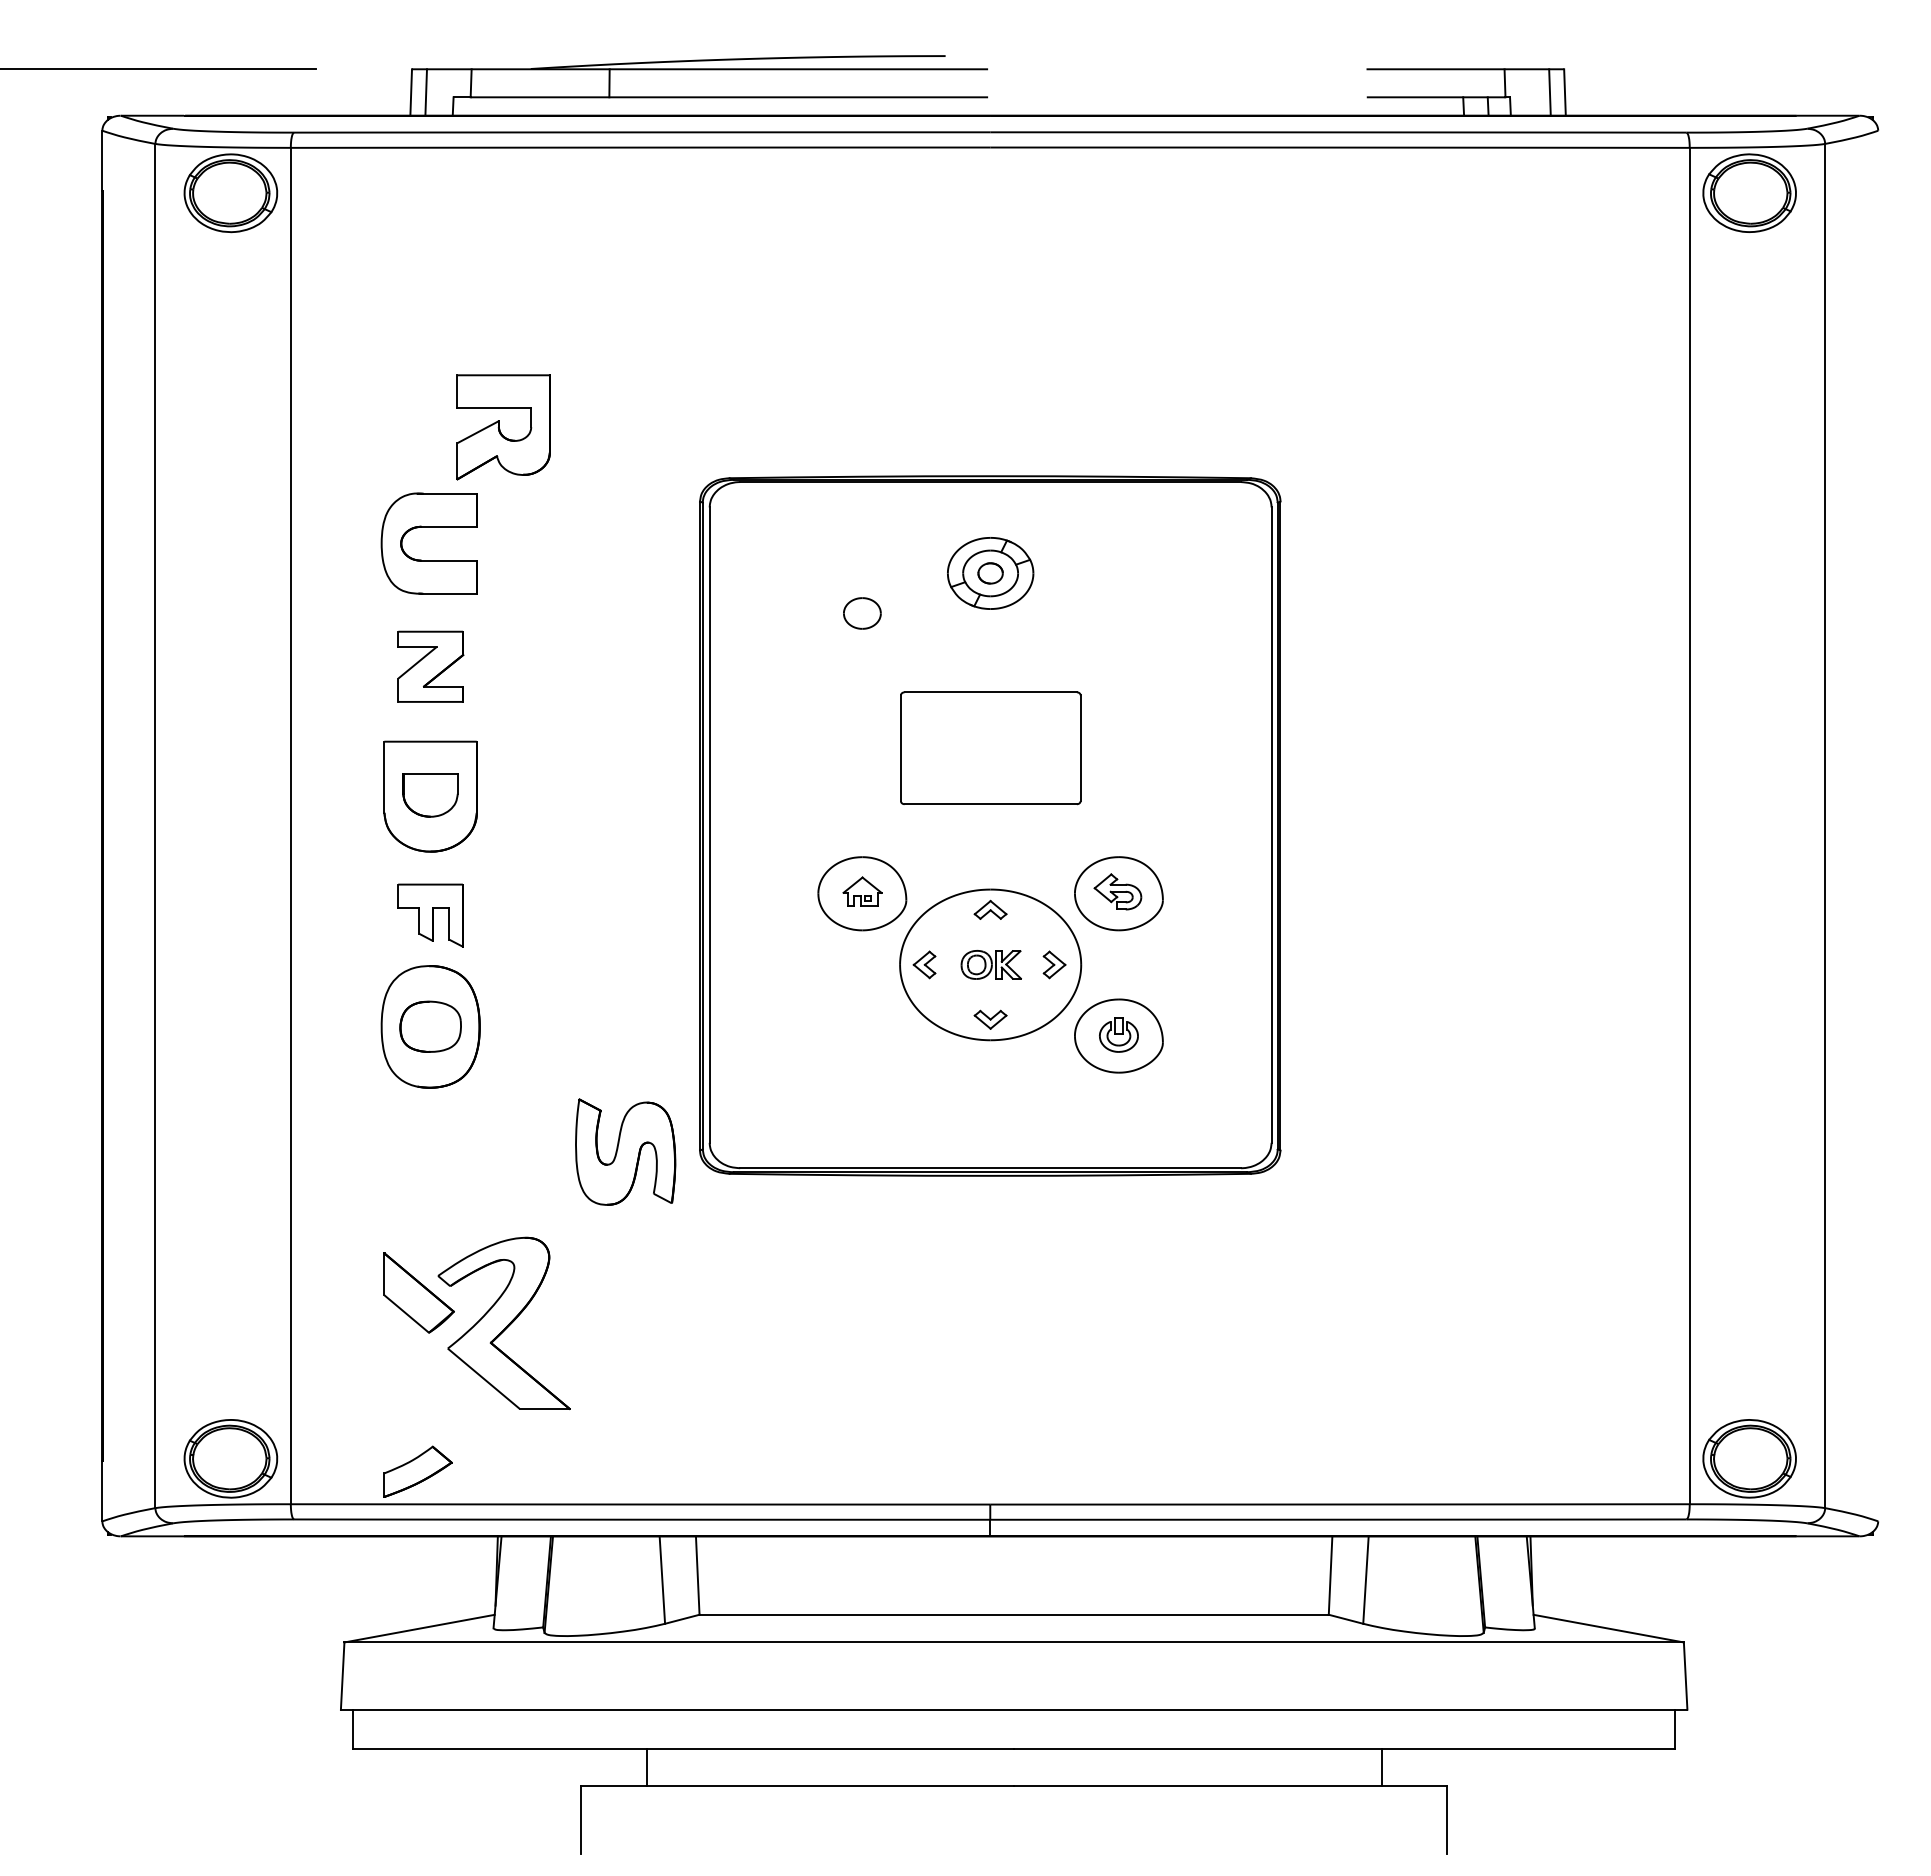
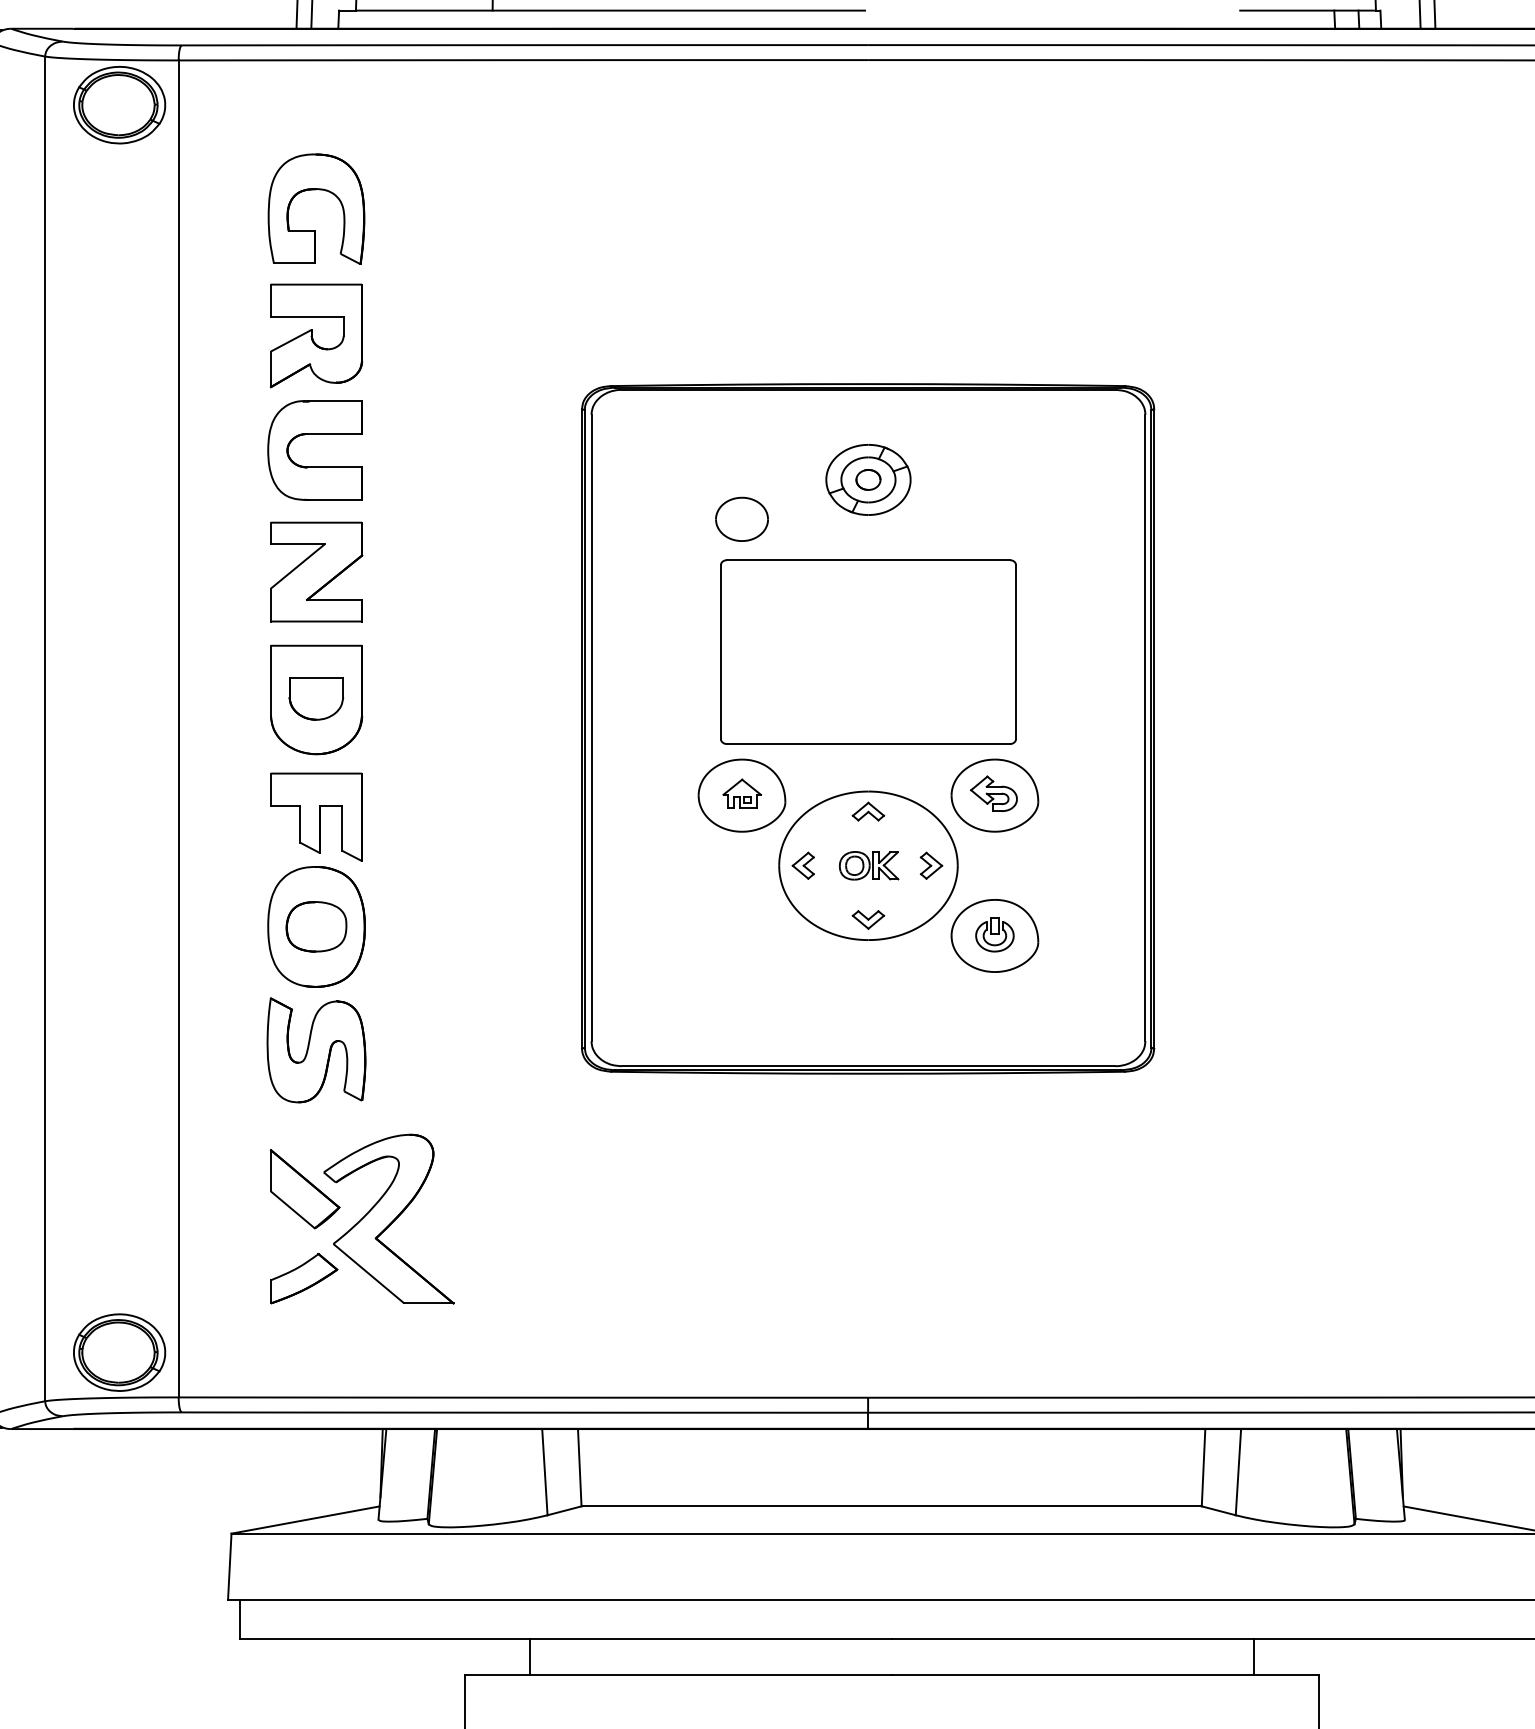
part: (430, 279) -> (316, 190), added
part: (503, 427) -> (316, 336), moved
part: (862, 613) -> (742, 519), size x1.43
part: (430, 666) -> (316, 571), size x1.43
part: (990, 748) -> (868, 652), size x1.67
part: (430, 915) -> (316, 817), size x1.43
part: (625, 1151) -> (316, 1049), moved
part: (417, 1471) -> (303, 1278), moved

